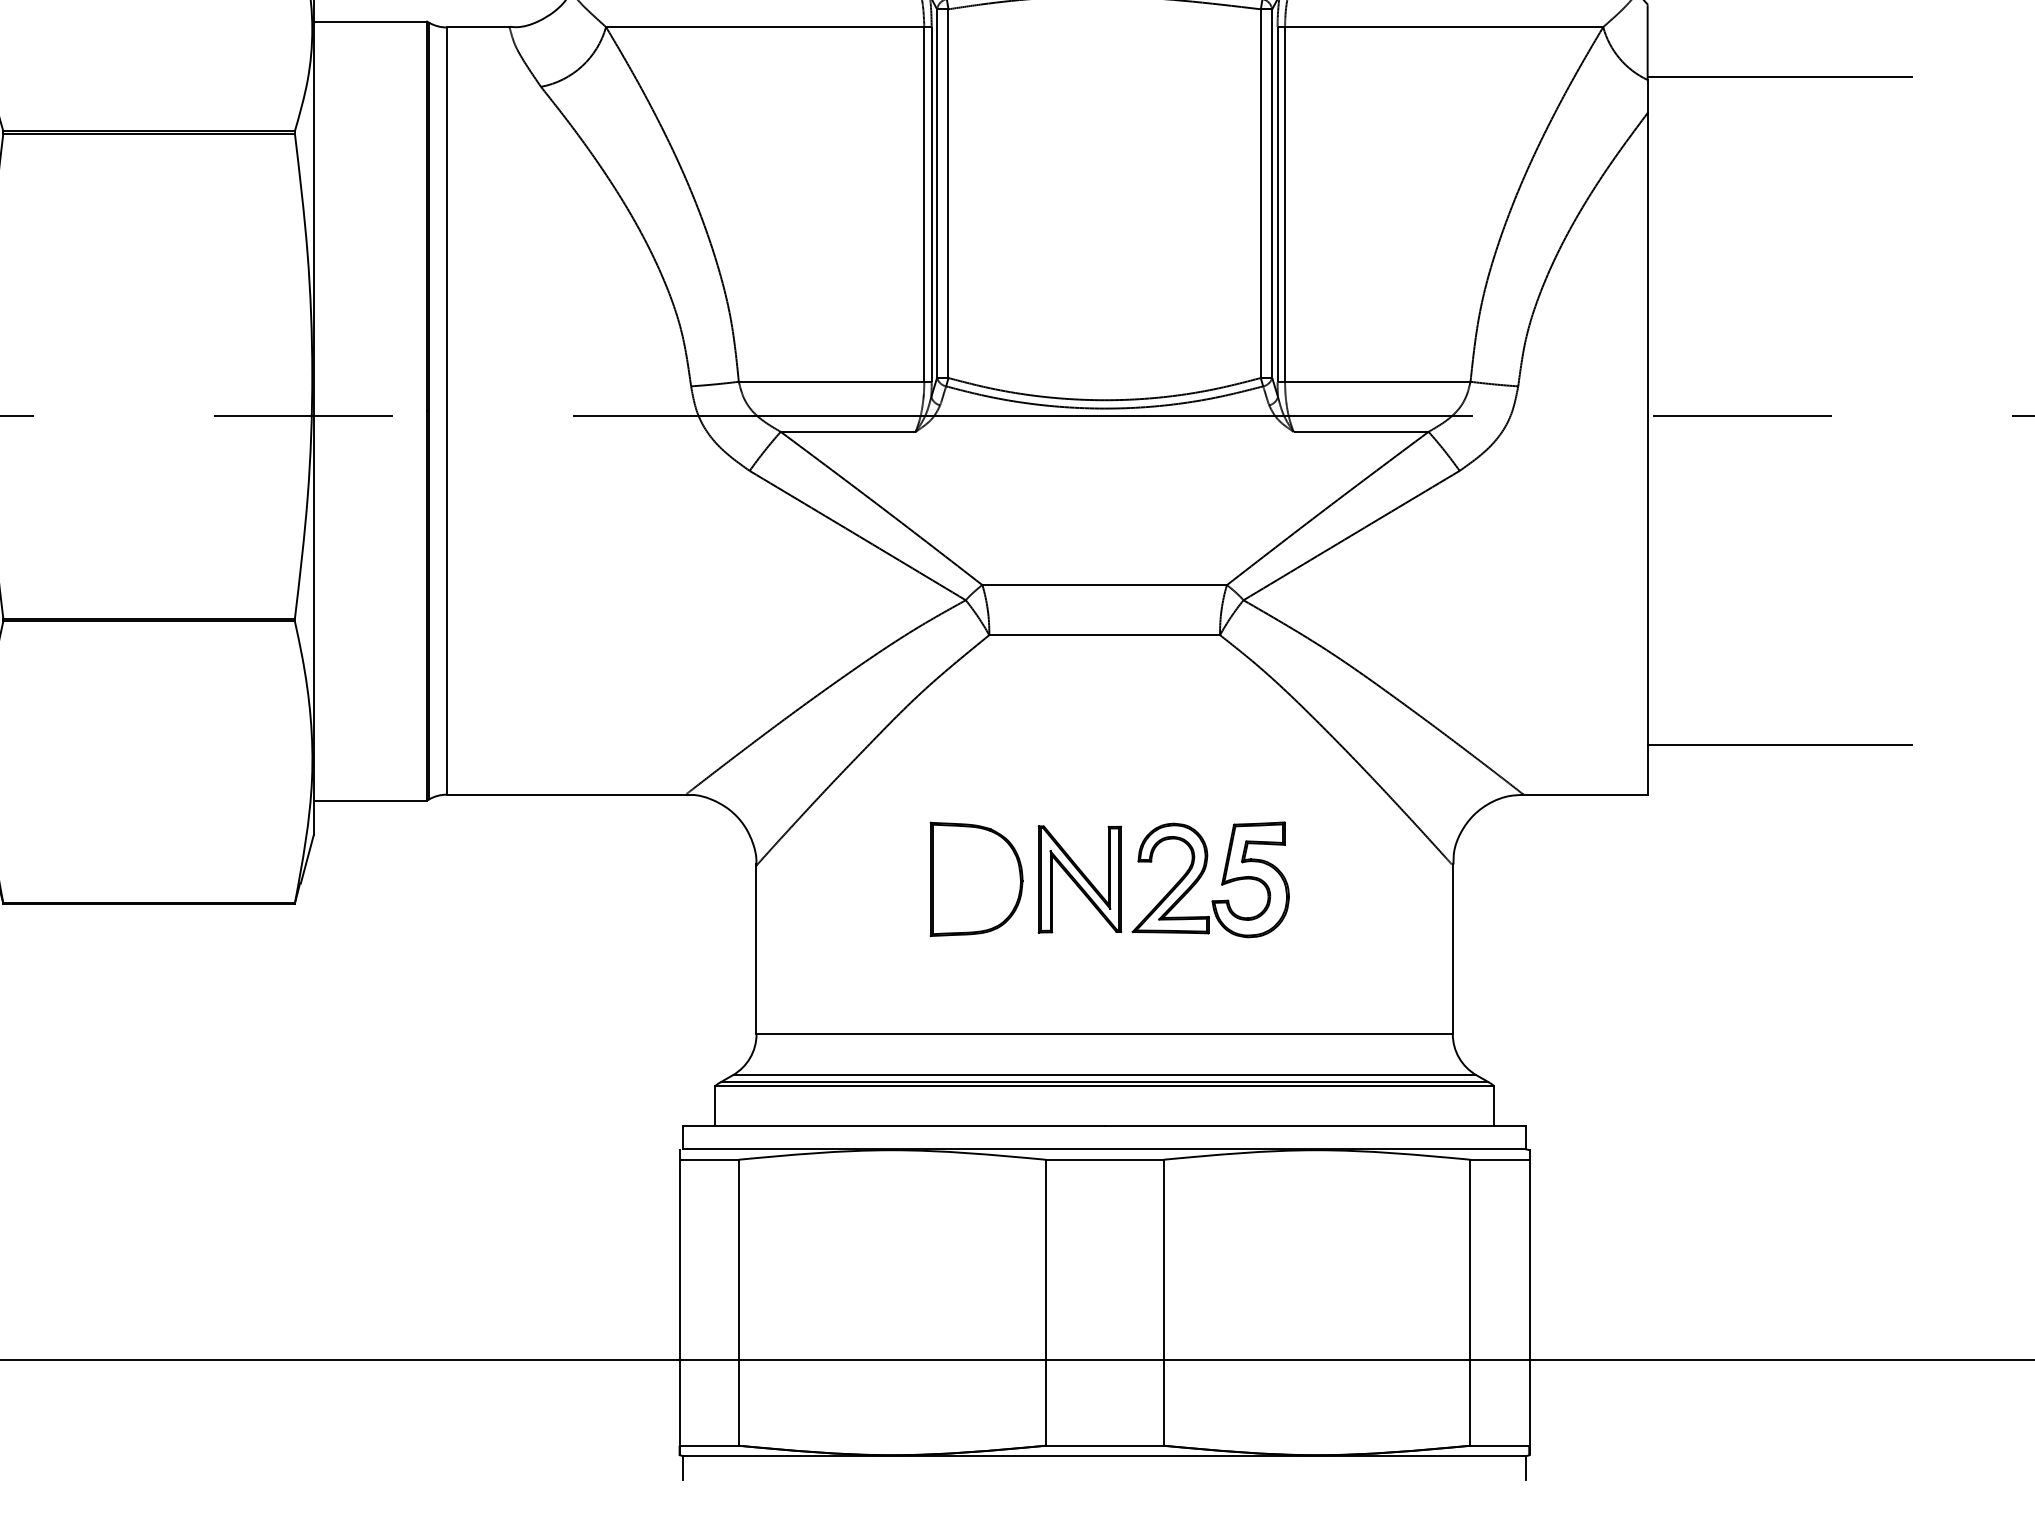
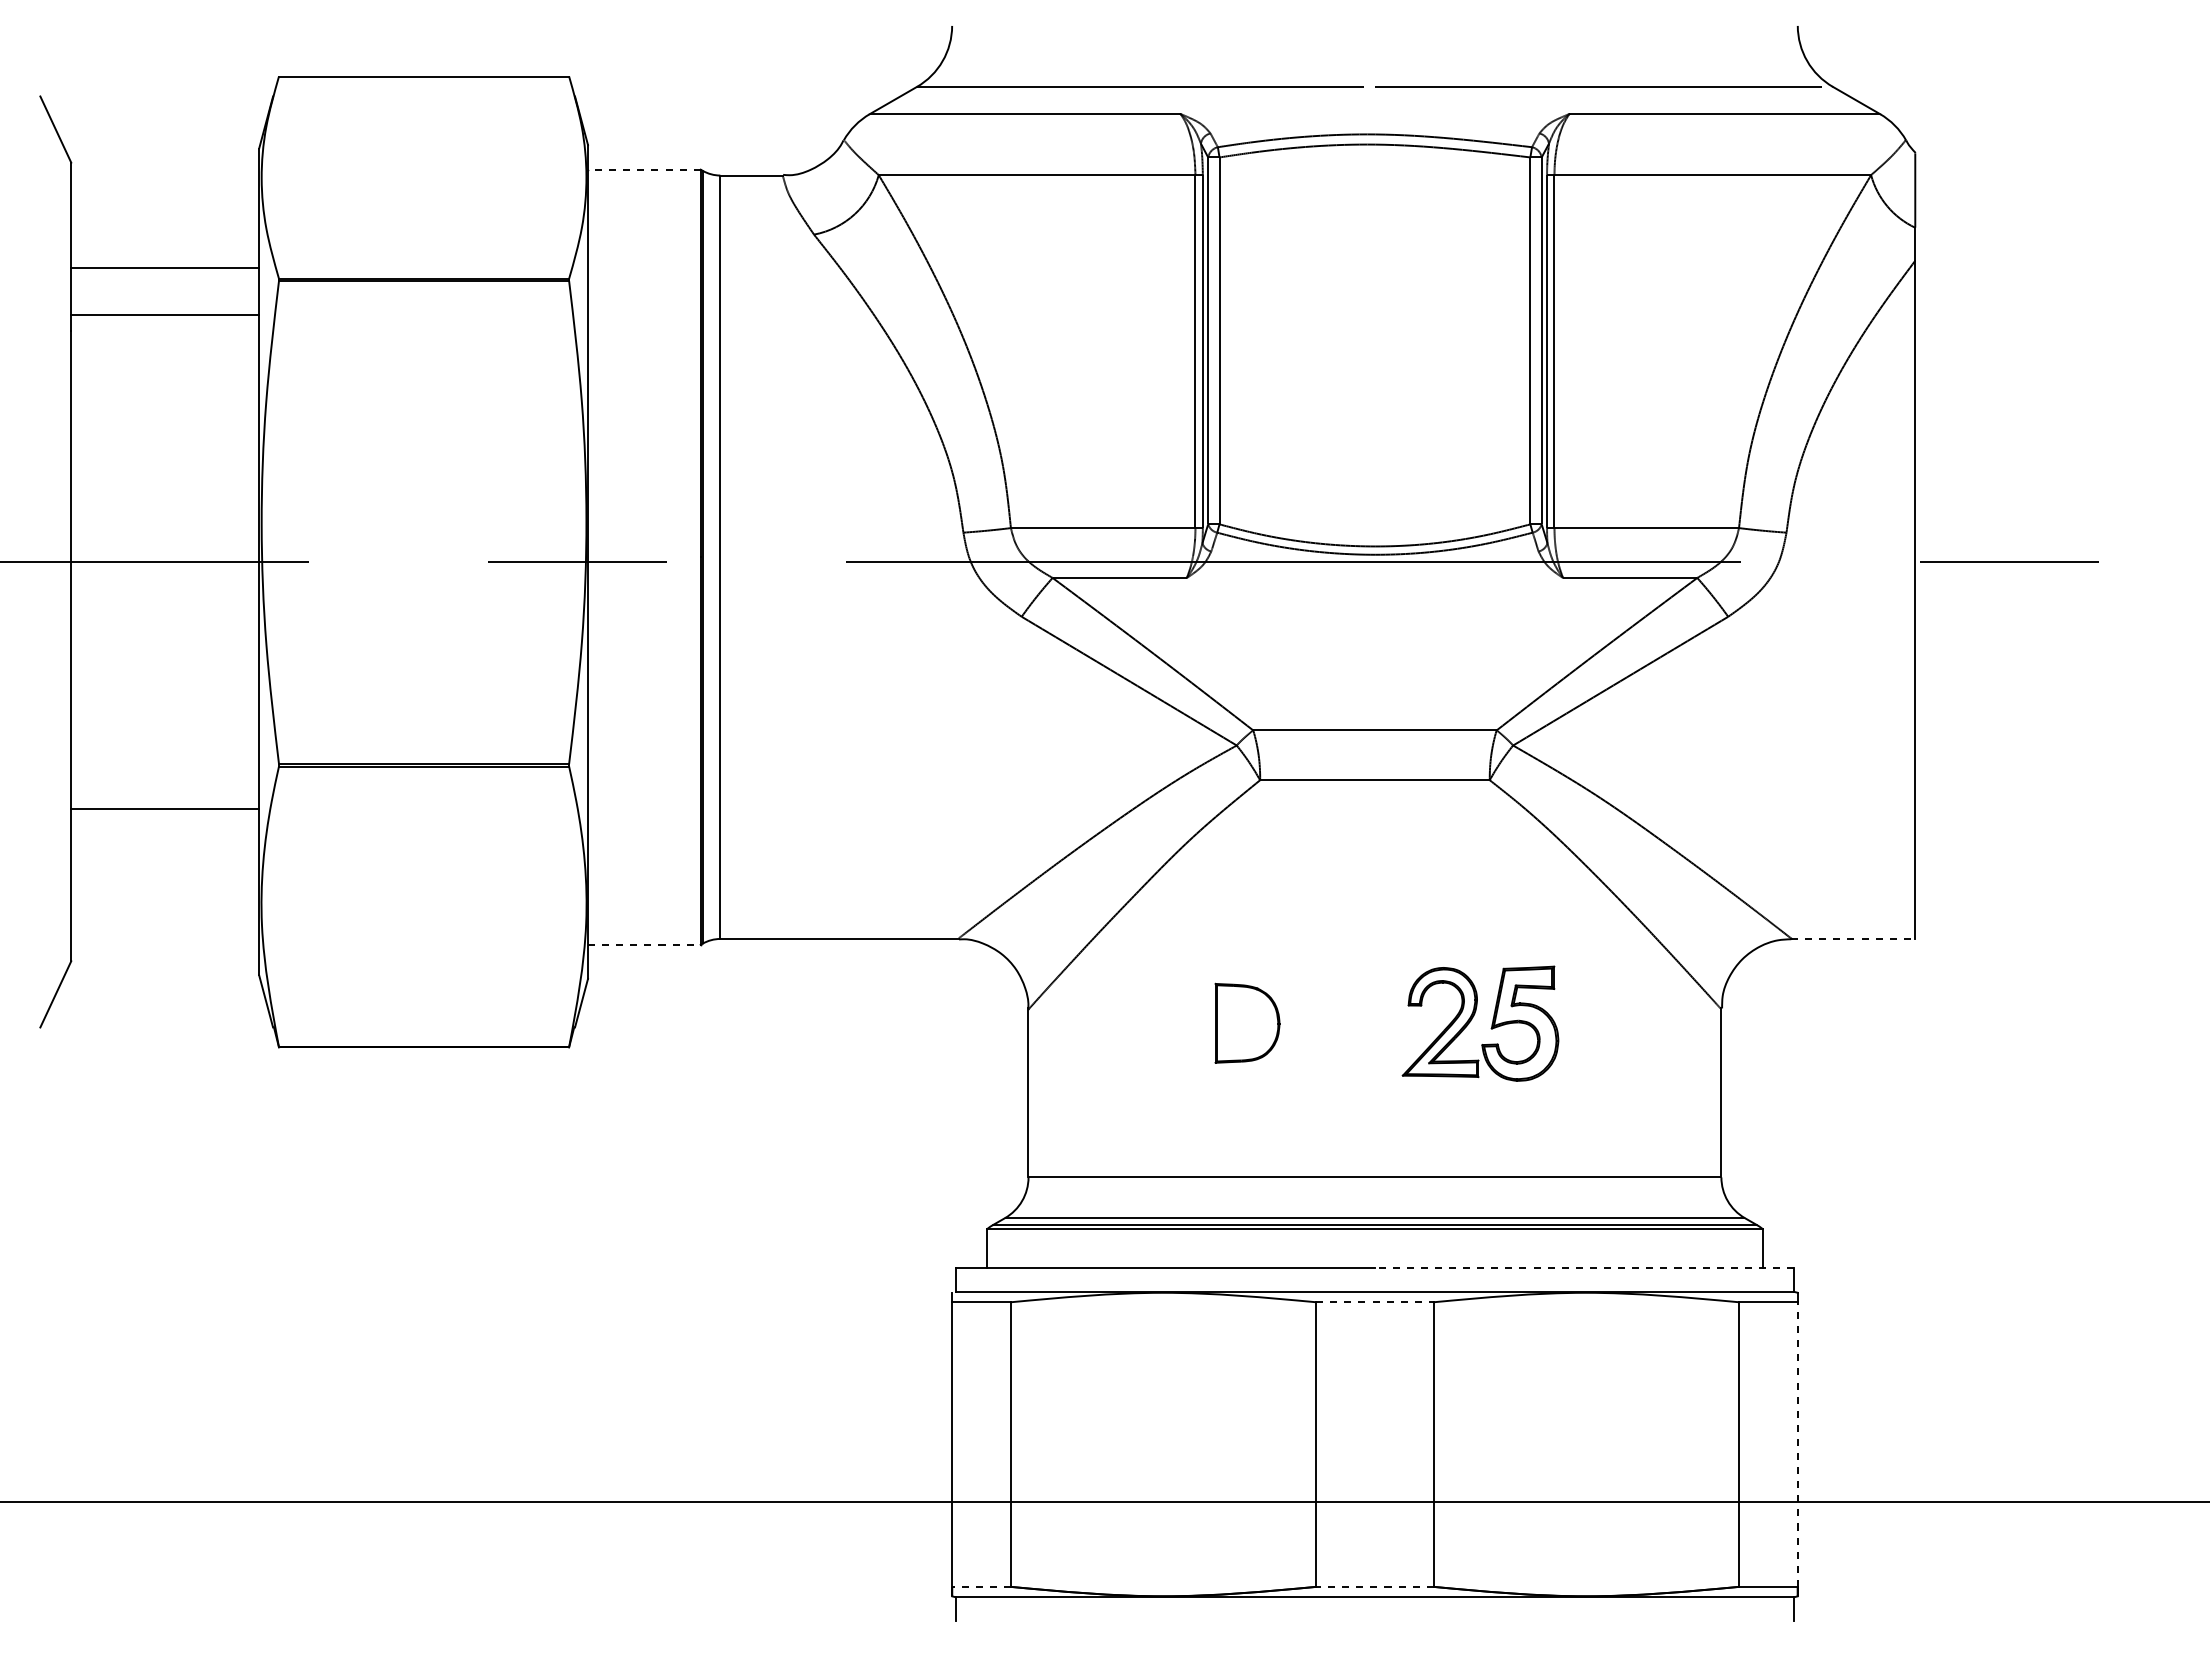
line: (369, 21) -> (643, 169), solid -> dashed
line: (1779, 76) -> (2046, 224), removed
line: (1779, 744) -> (2046, 889), removed
line: (1585, 794) -> (1853, 938), solid -> dashed
line: (370, 800) -> (644, 944), solid -> dashed
part: (976, 879) -> (1247, 1023), size x0.7
part: (1080, 879) -> (1350, 1023), removed
line: (1315, 1125) -> (1584, 1268), solid -> dashed
line: (1104, 1159) -> (1374, 1302), solid -> dashed
line: (1529, 1302) -> (1797, 1444), solid -> dashed
line: (709, 1445) -> (981, 1586), solid -> dashed
line: (1104, 1445) -> (1374, 1586), solid -> dashed

